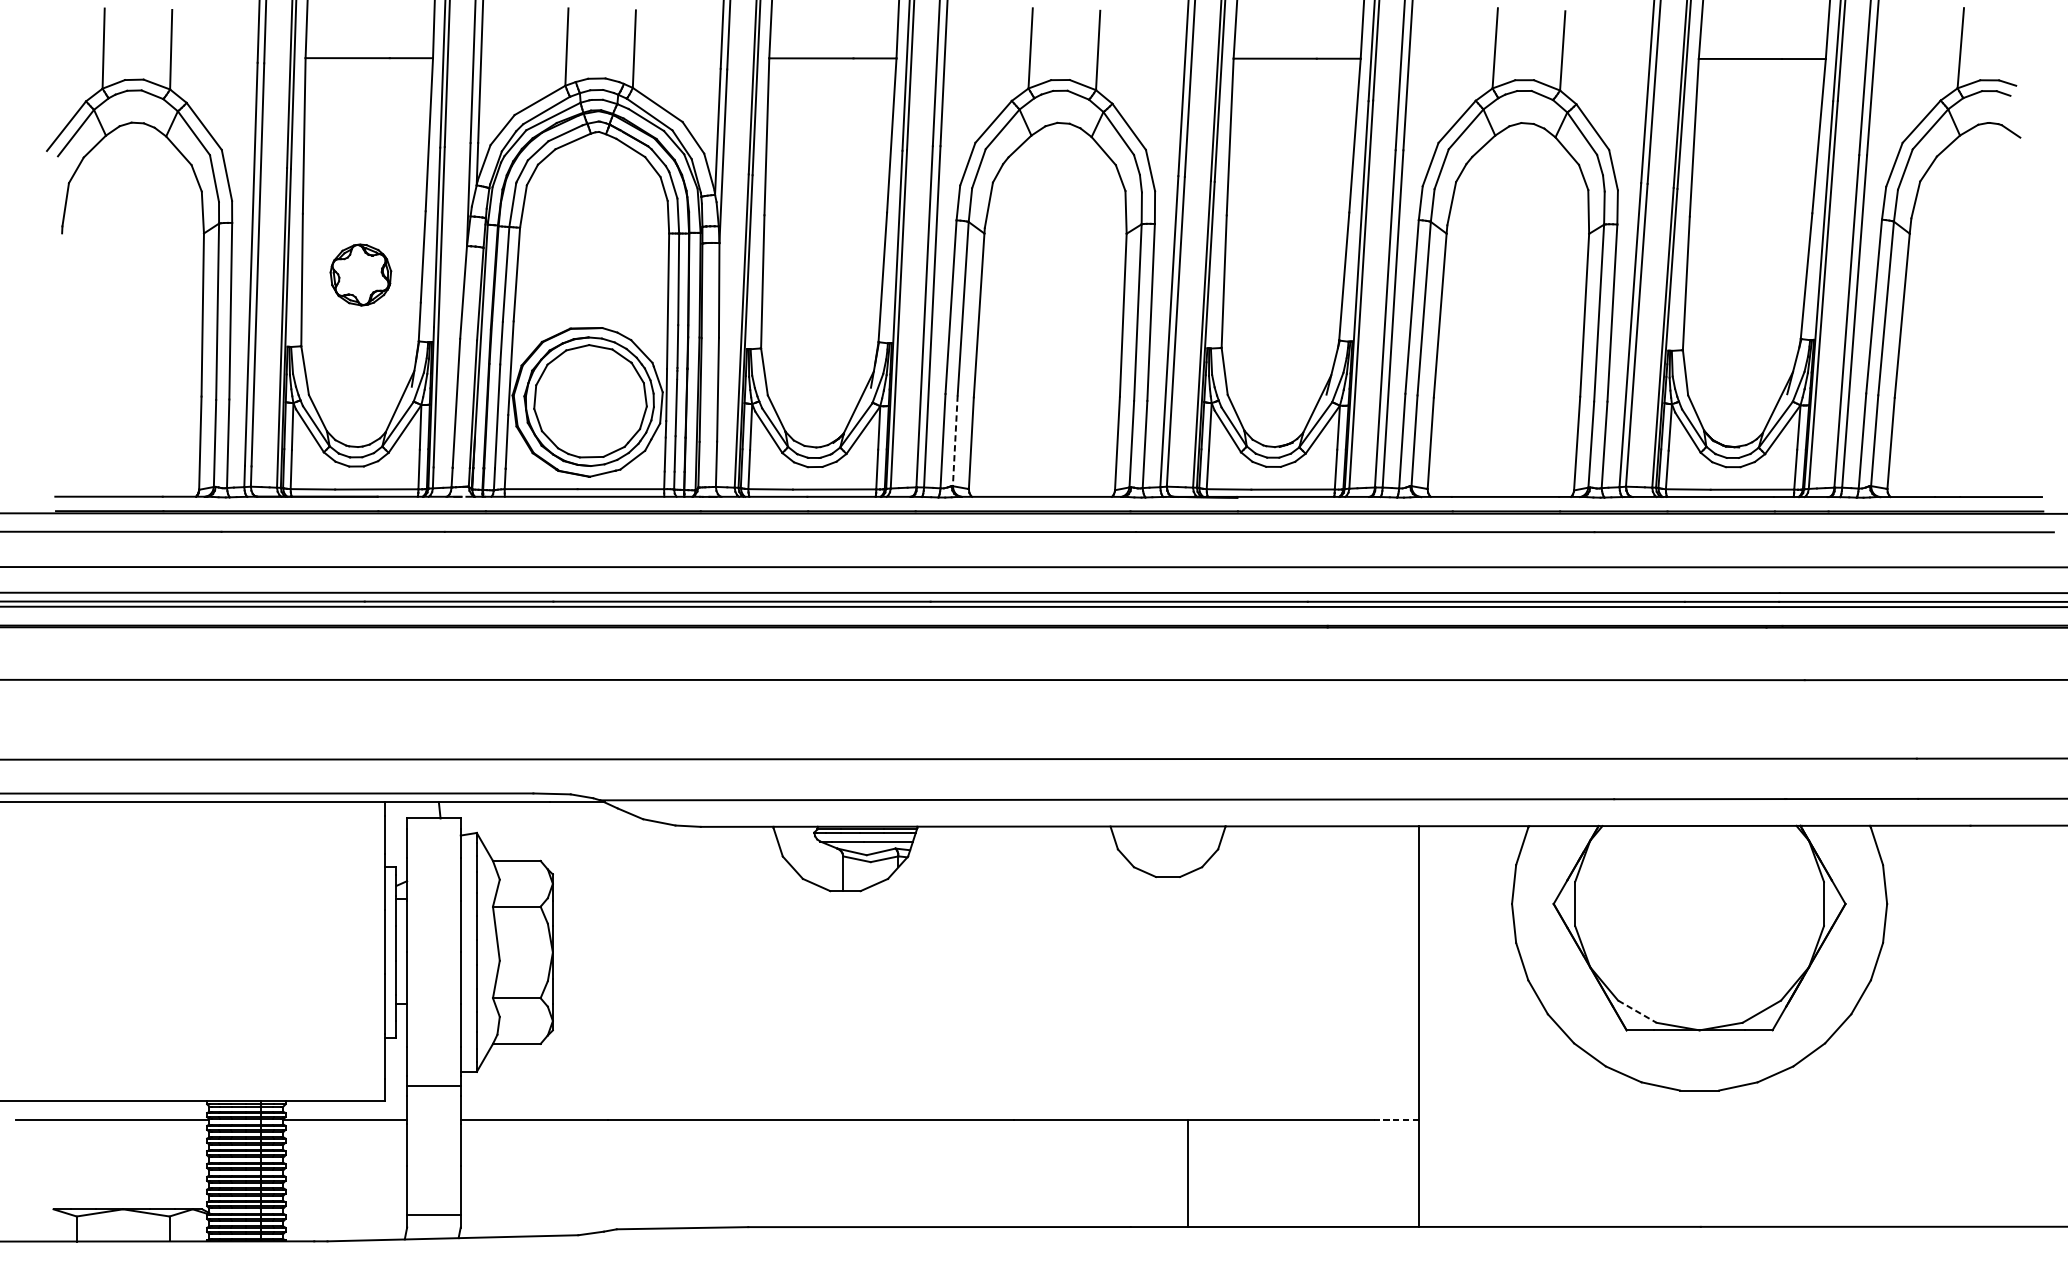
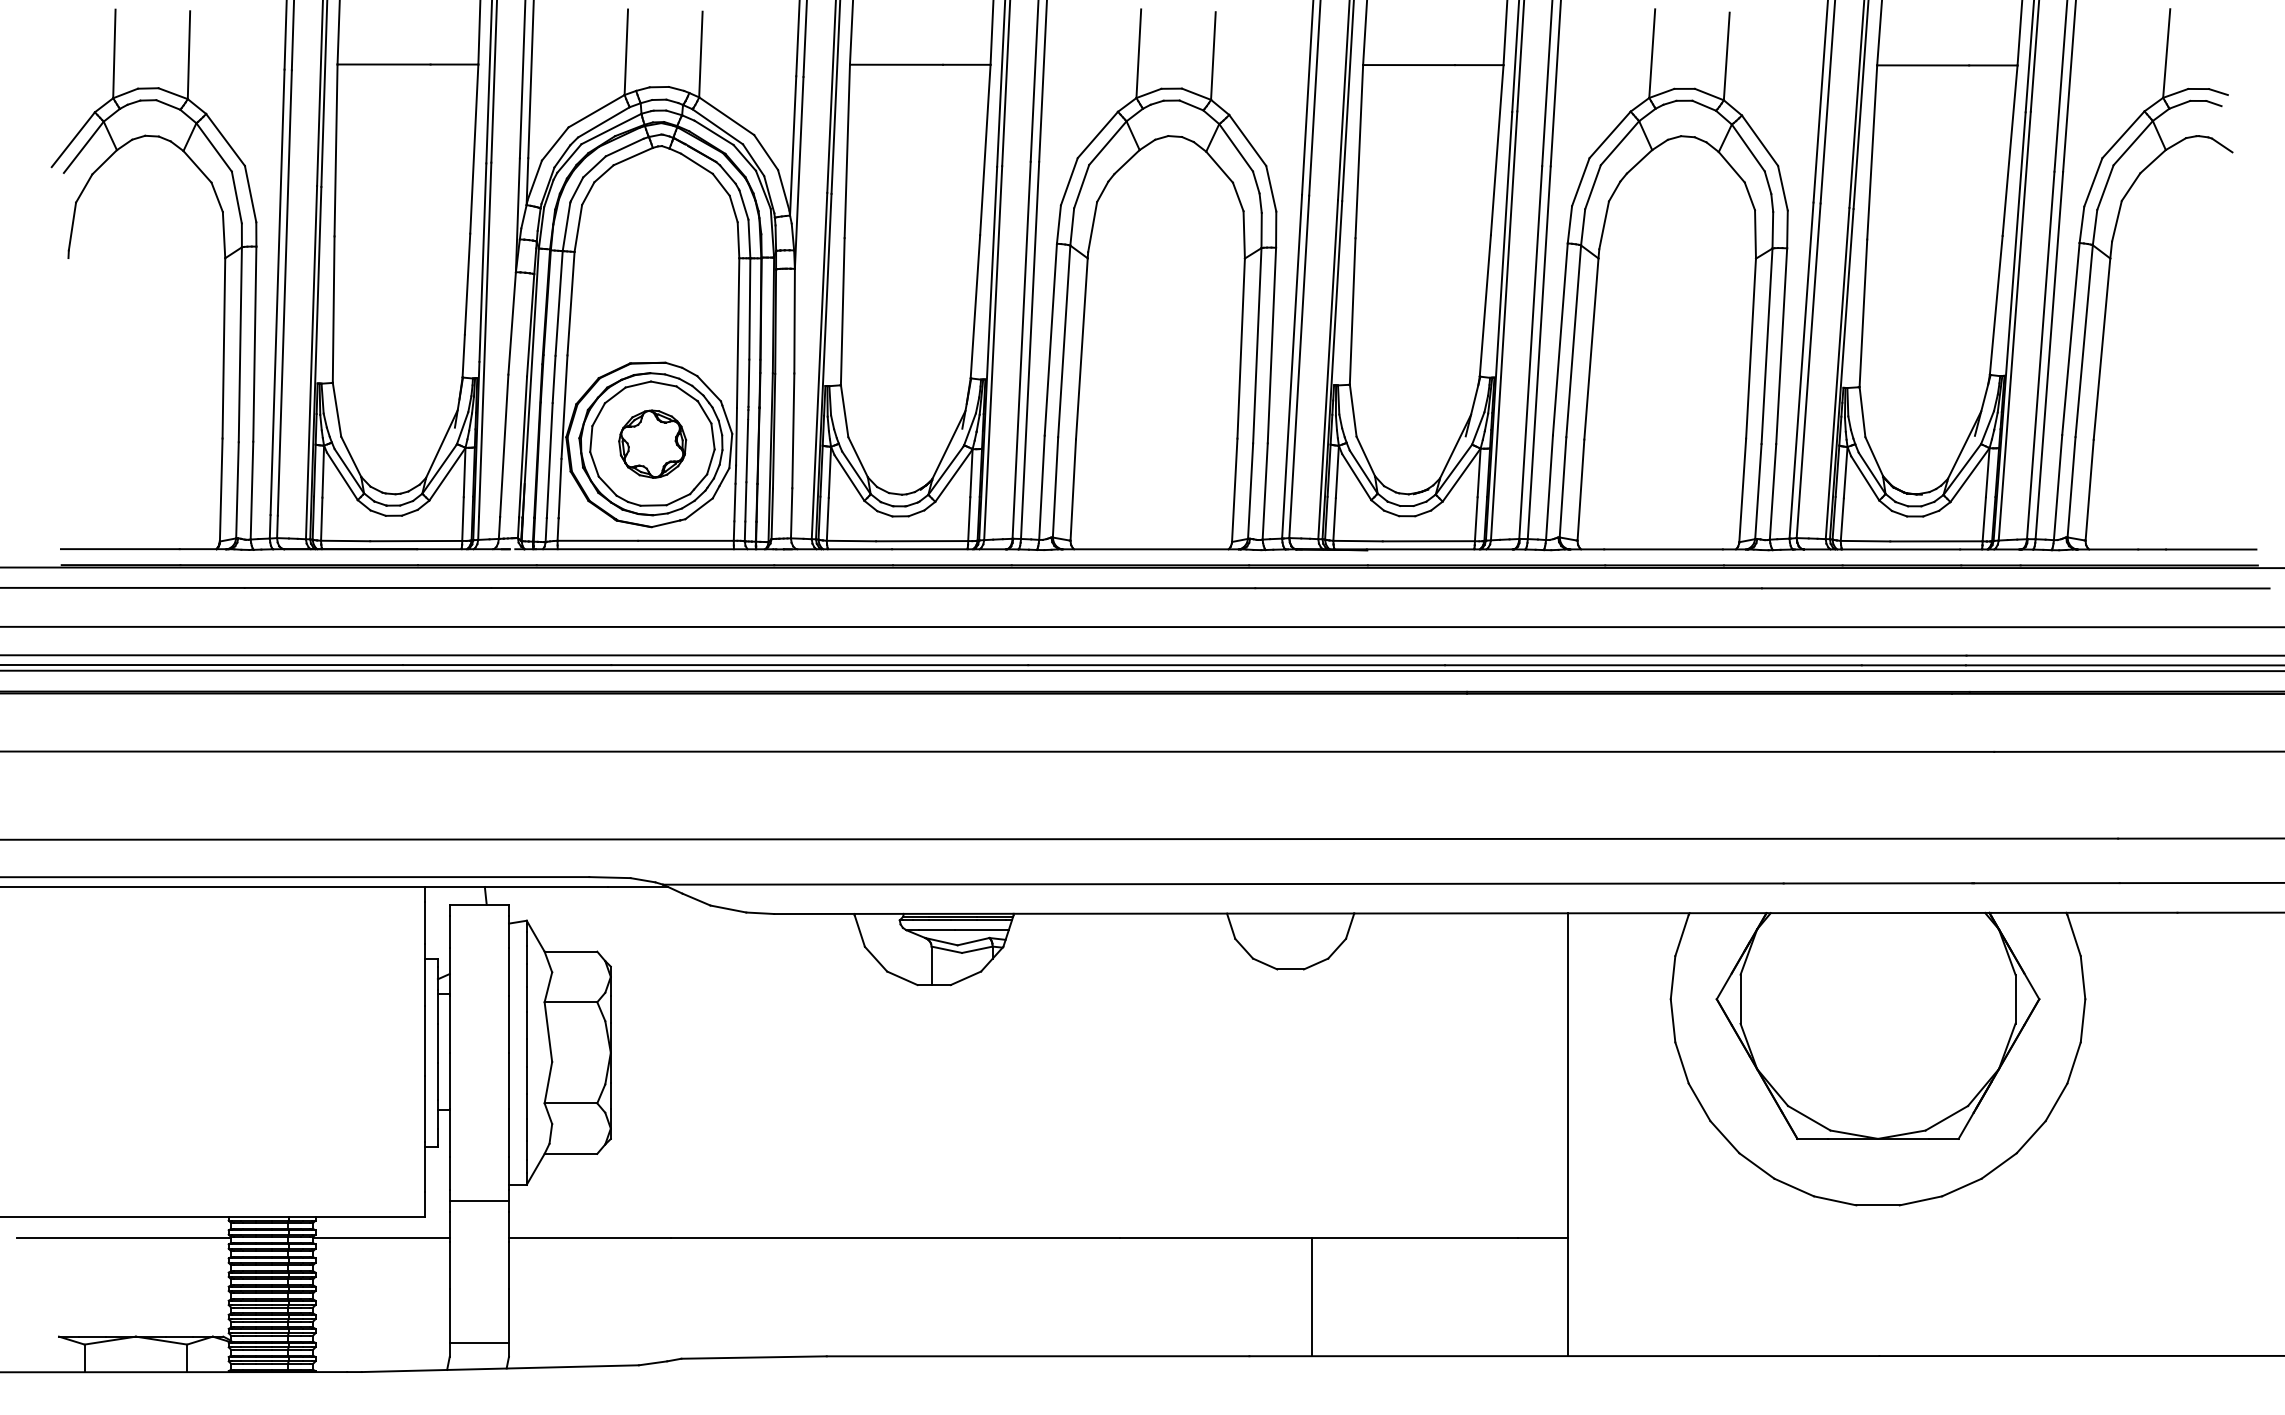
part: (360, 274) -> (652, 443), moved
line: (955, 440) -> (1055, 487), dashed -> solid
line: (1637, 1011) -> (1809, 1118), dashed -> solid
line: (1395, 1120) -> (1542, 1238), dashed -> solid

